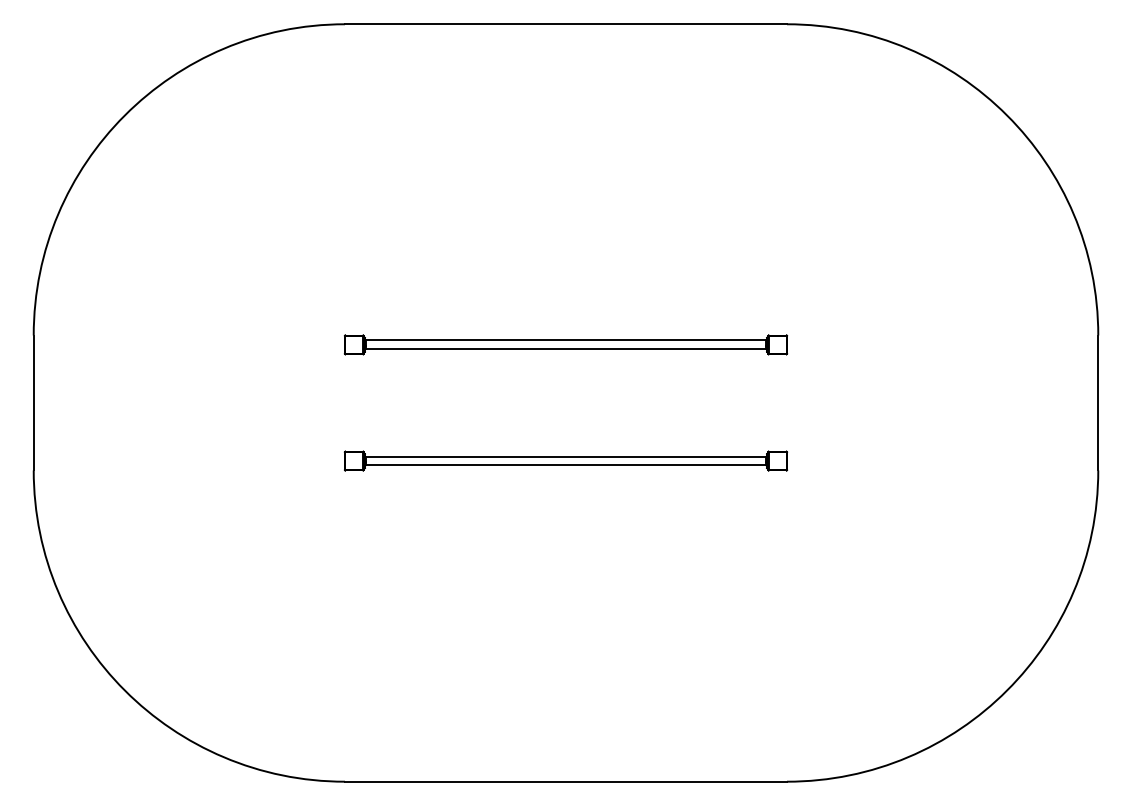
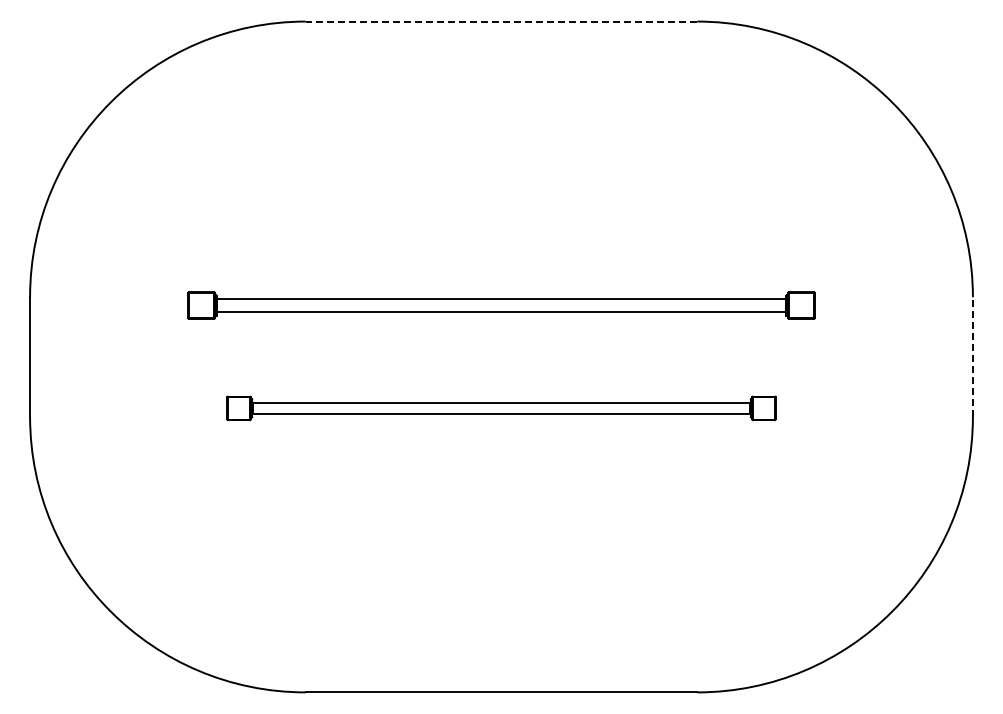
line: (566, 24) -> (501, 21), solid -> dashed
part: (566, 344) -> (501, 305), size x1.6
line: (1097, 402) -> (972, 356), solid -> dashed
part: (566, 461) -> (501, 408), size x1.4

